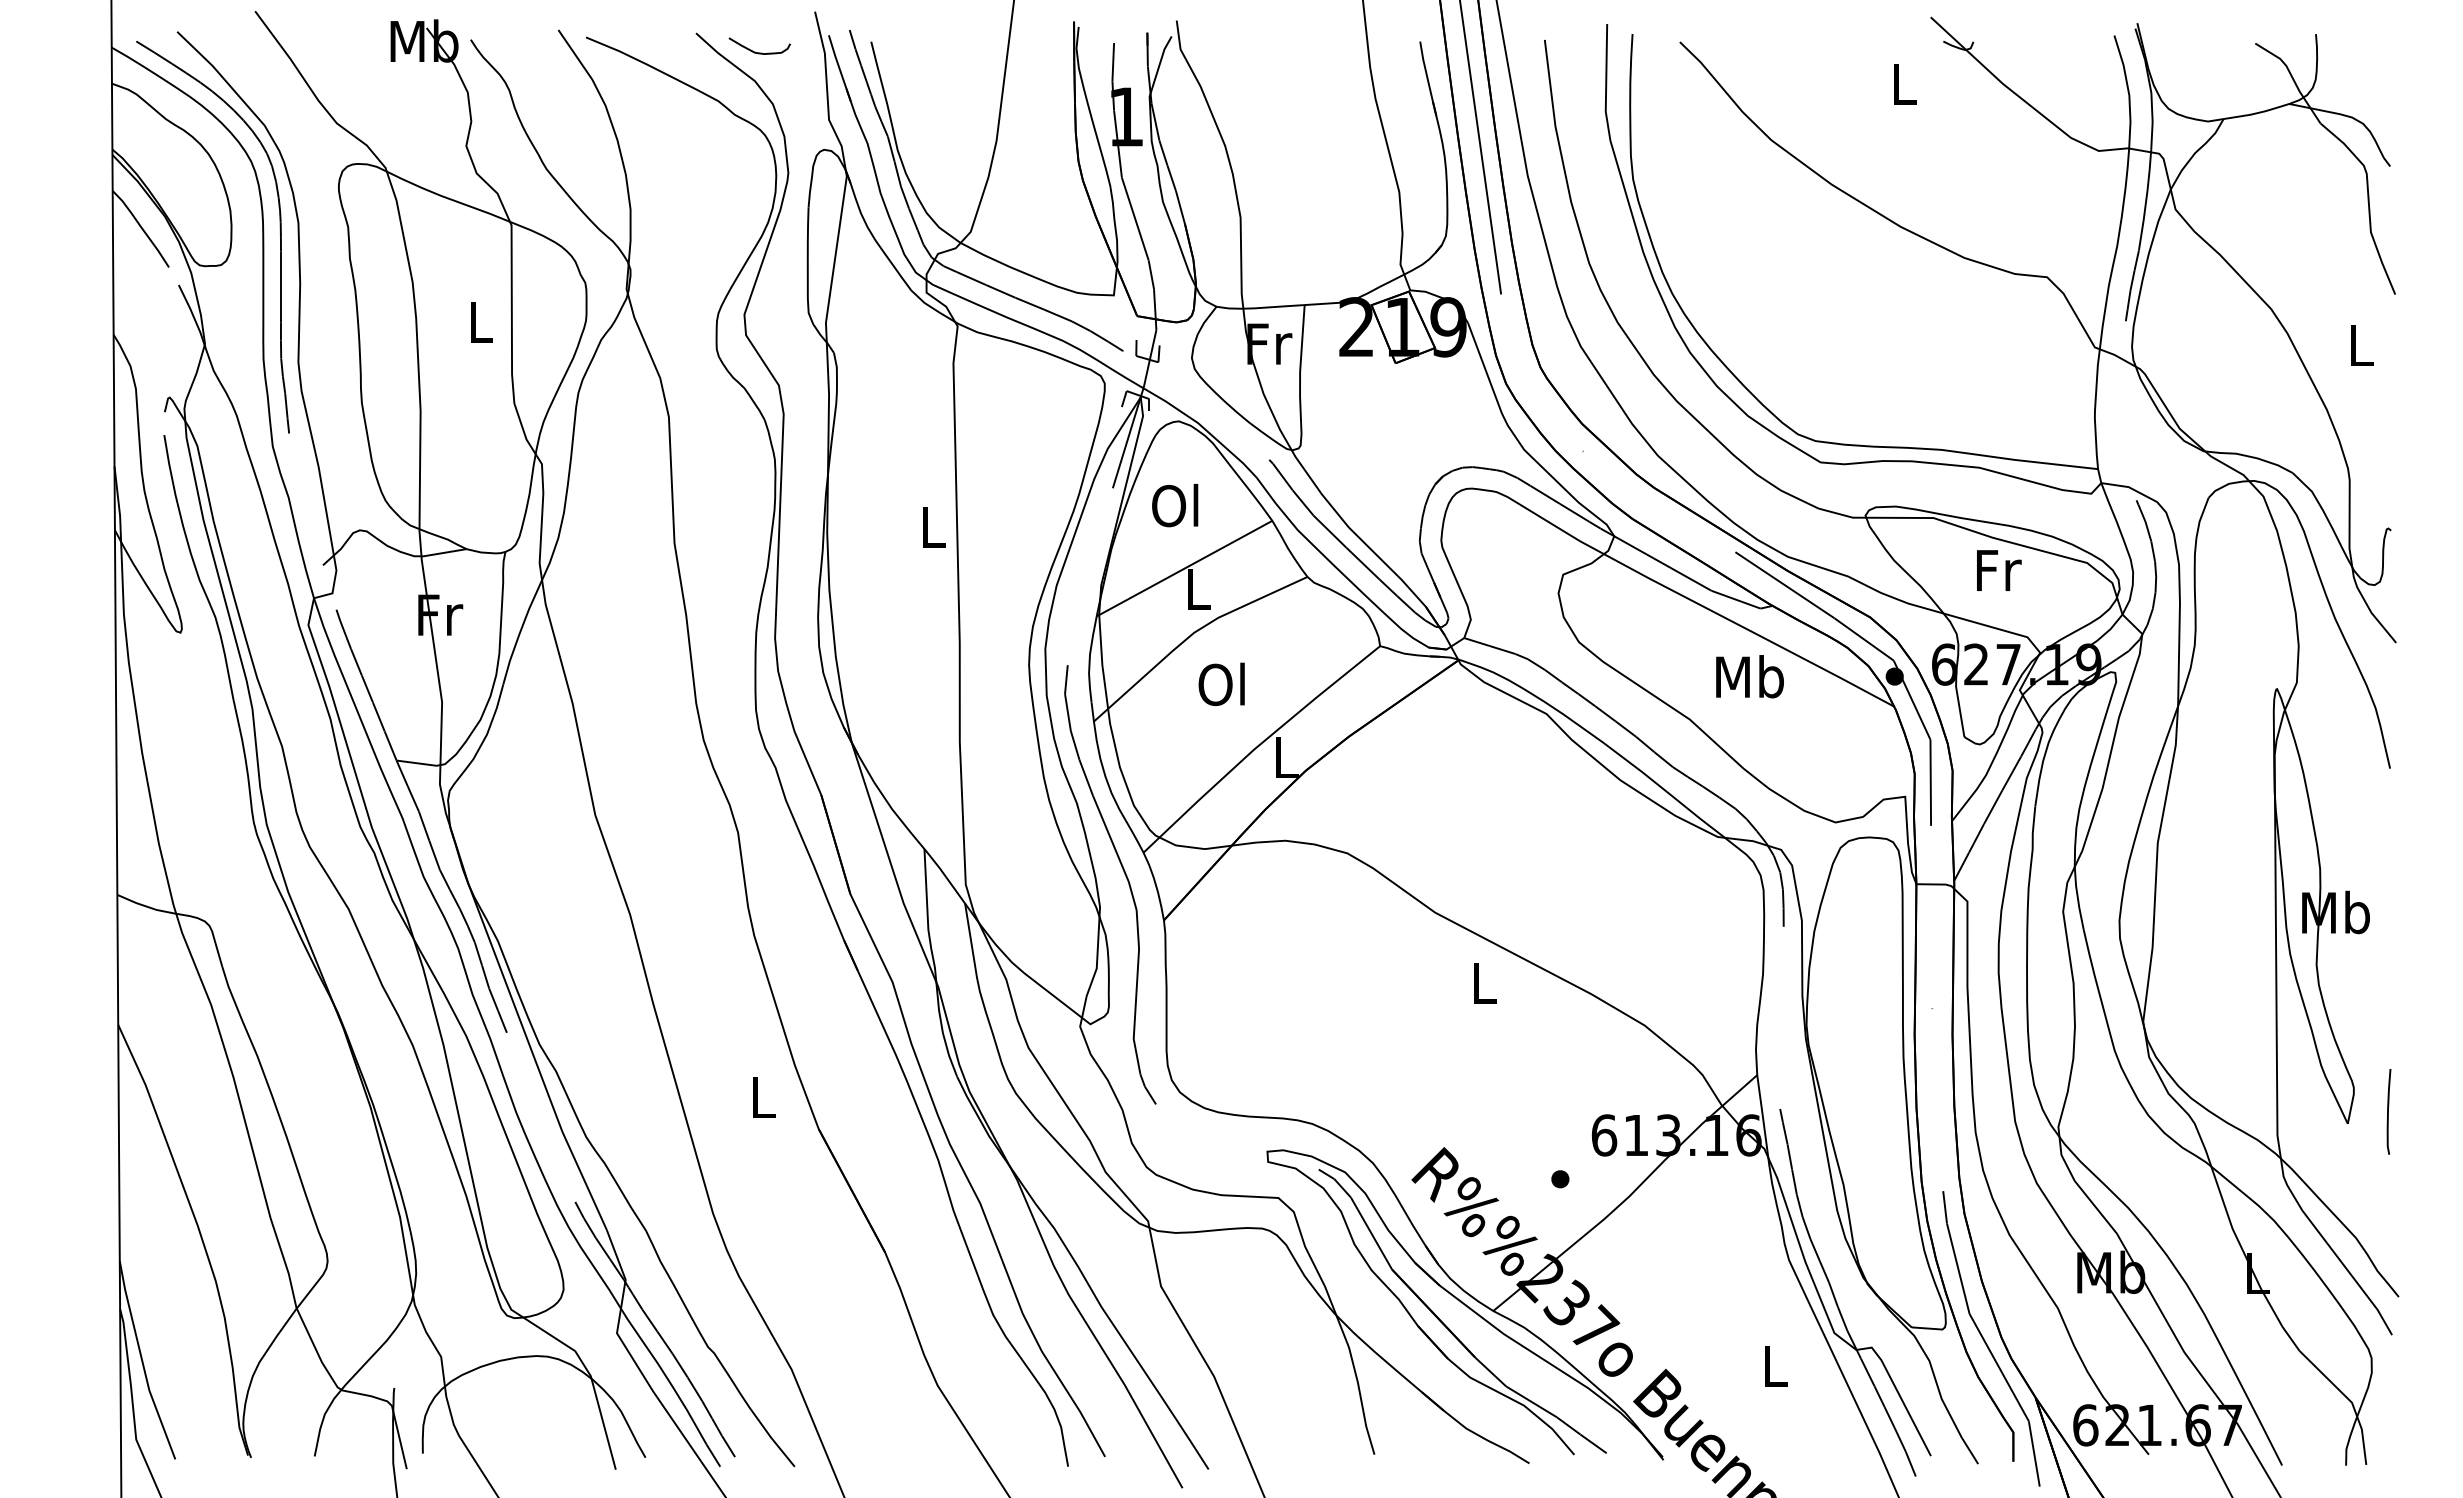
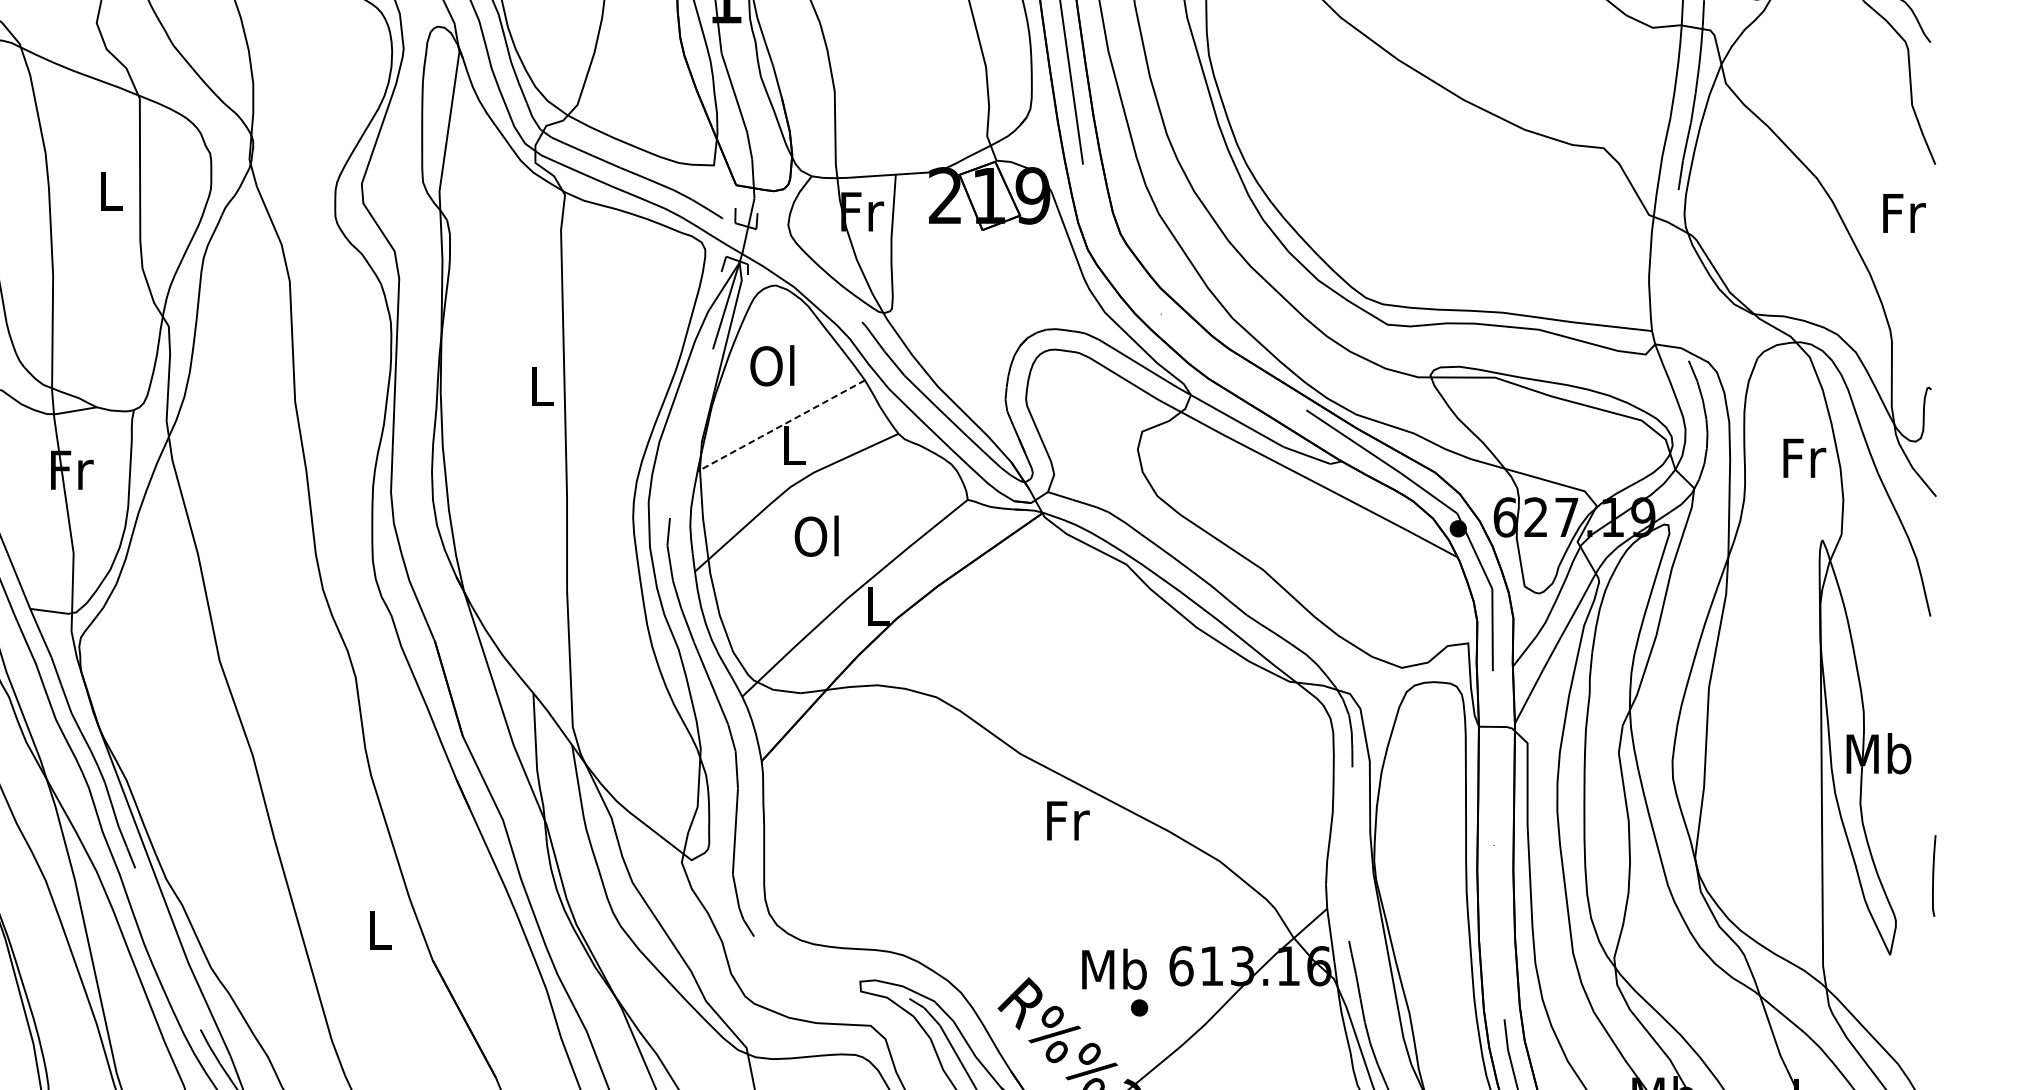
text: (2362, 345) -> (1904, 213), L -> Fr
line: (1184, 568) -> (781, 425), solid -> dashed
text: (1999, 570) -> (1805, 458), moved
text: (1749, 676) -> (1113, 969), moved
text: (1485, 982) -> (1068, 820), L -> Fr
curve: (2388, 1111) -> (1933, 875), moved

